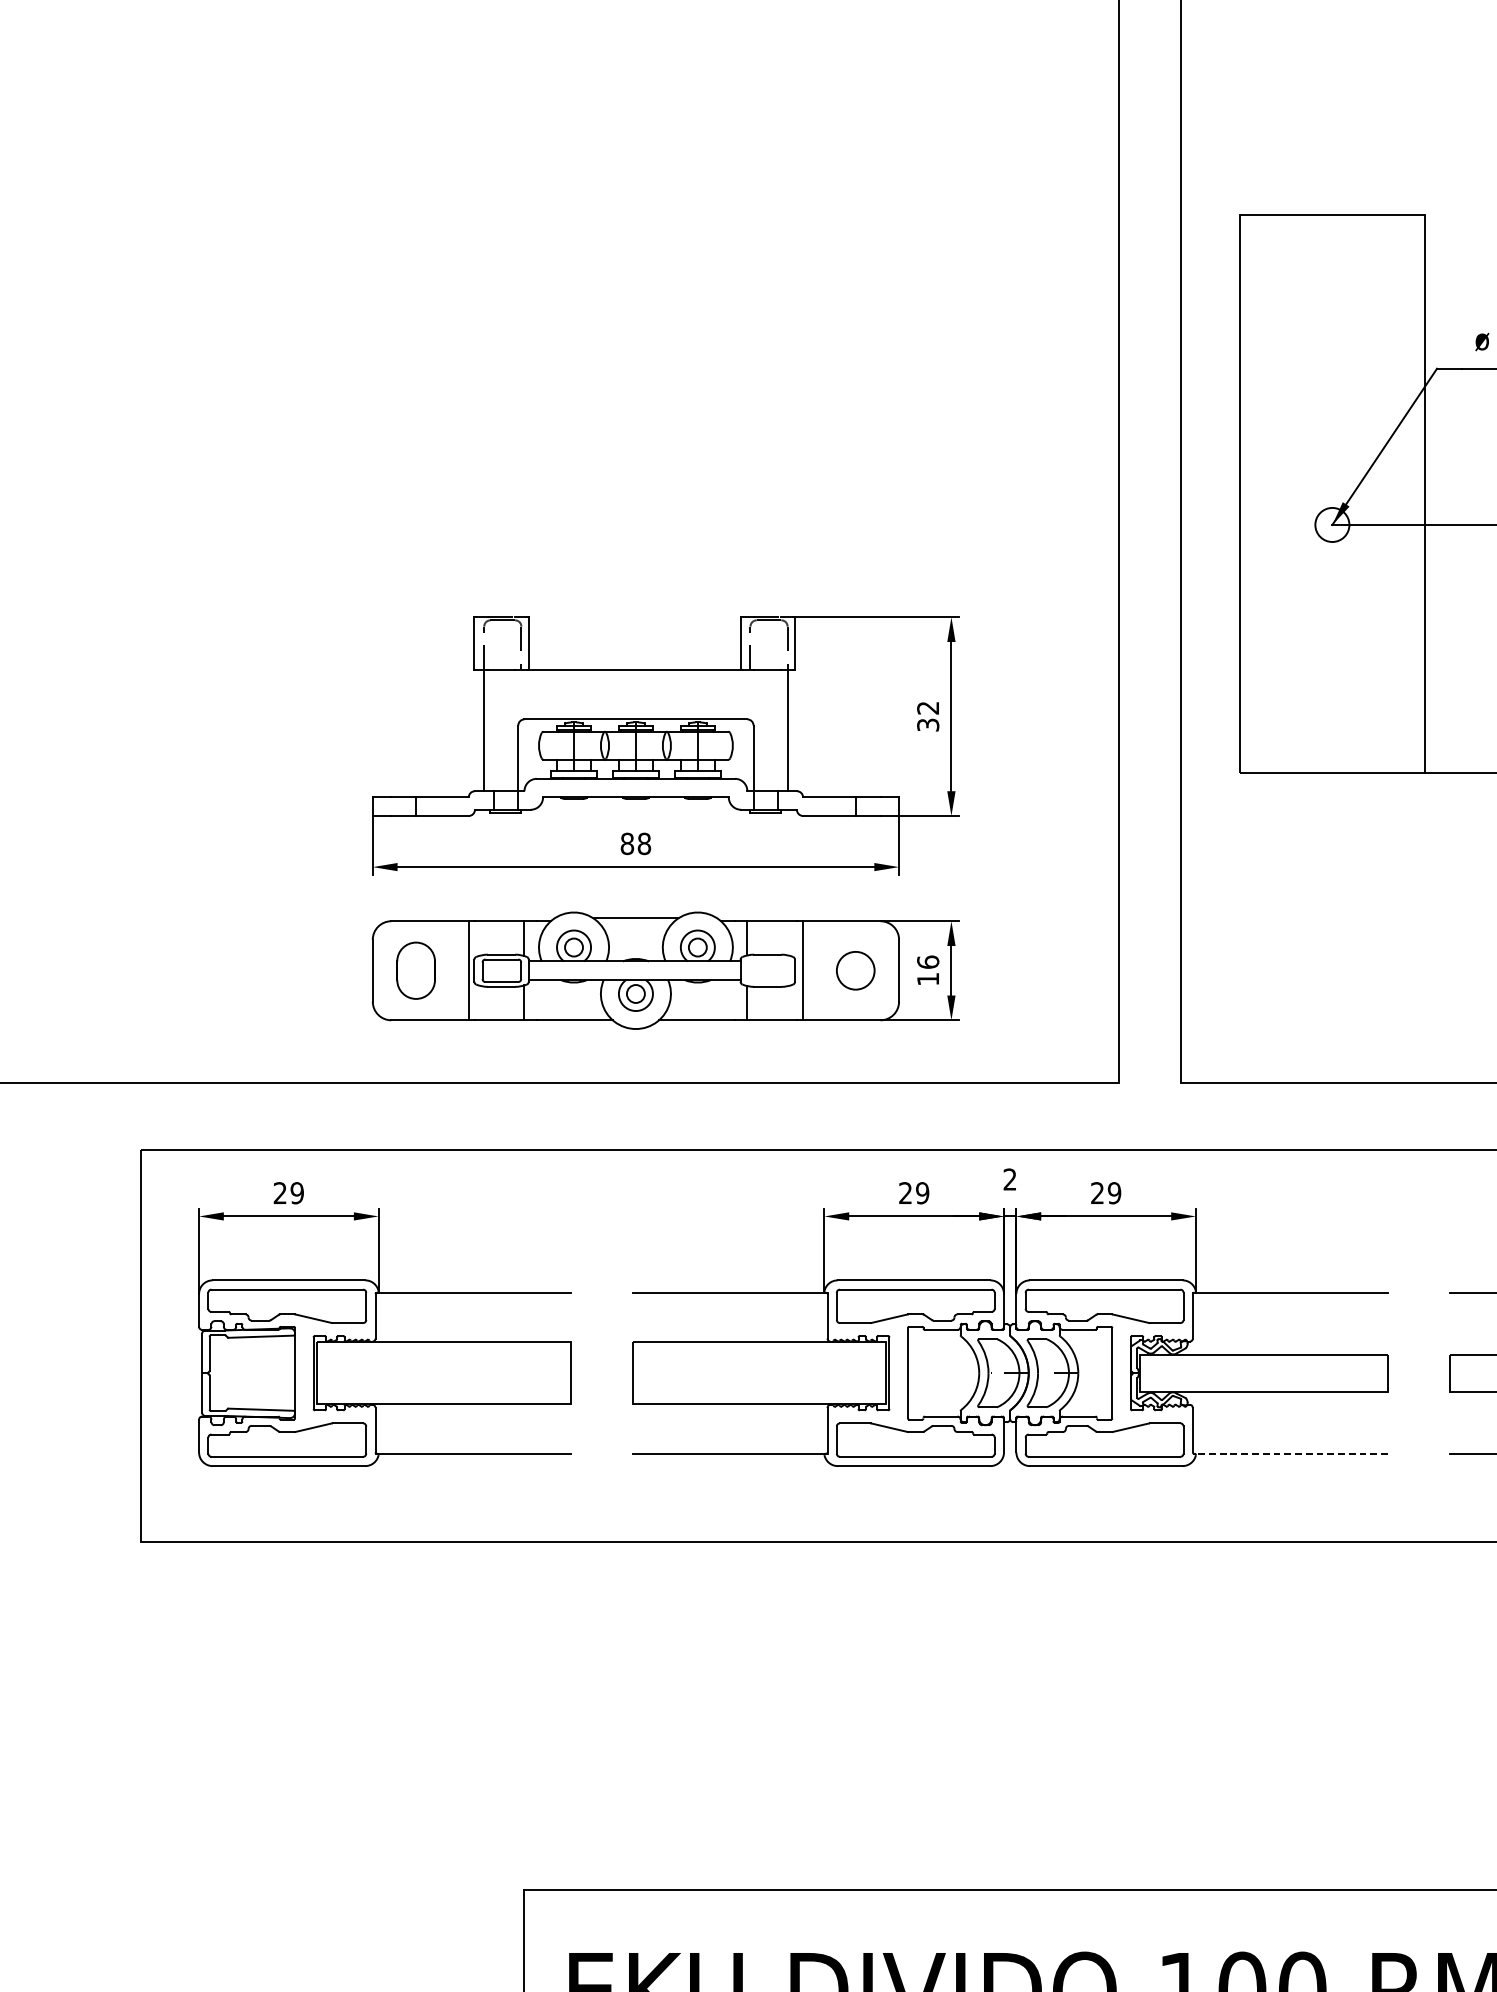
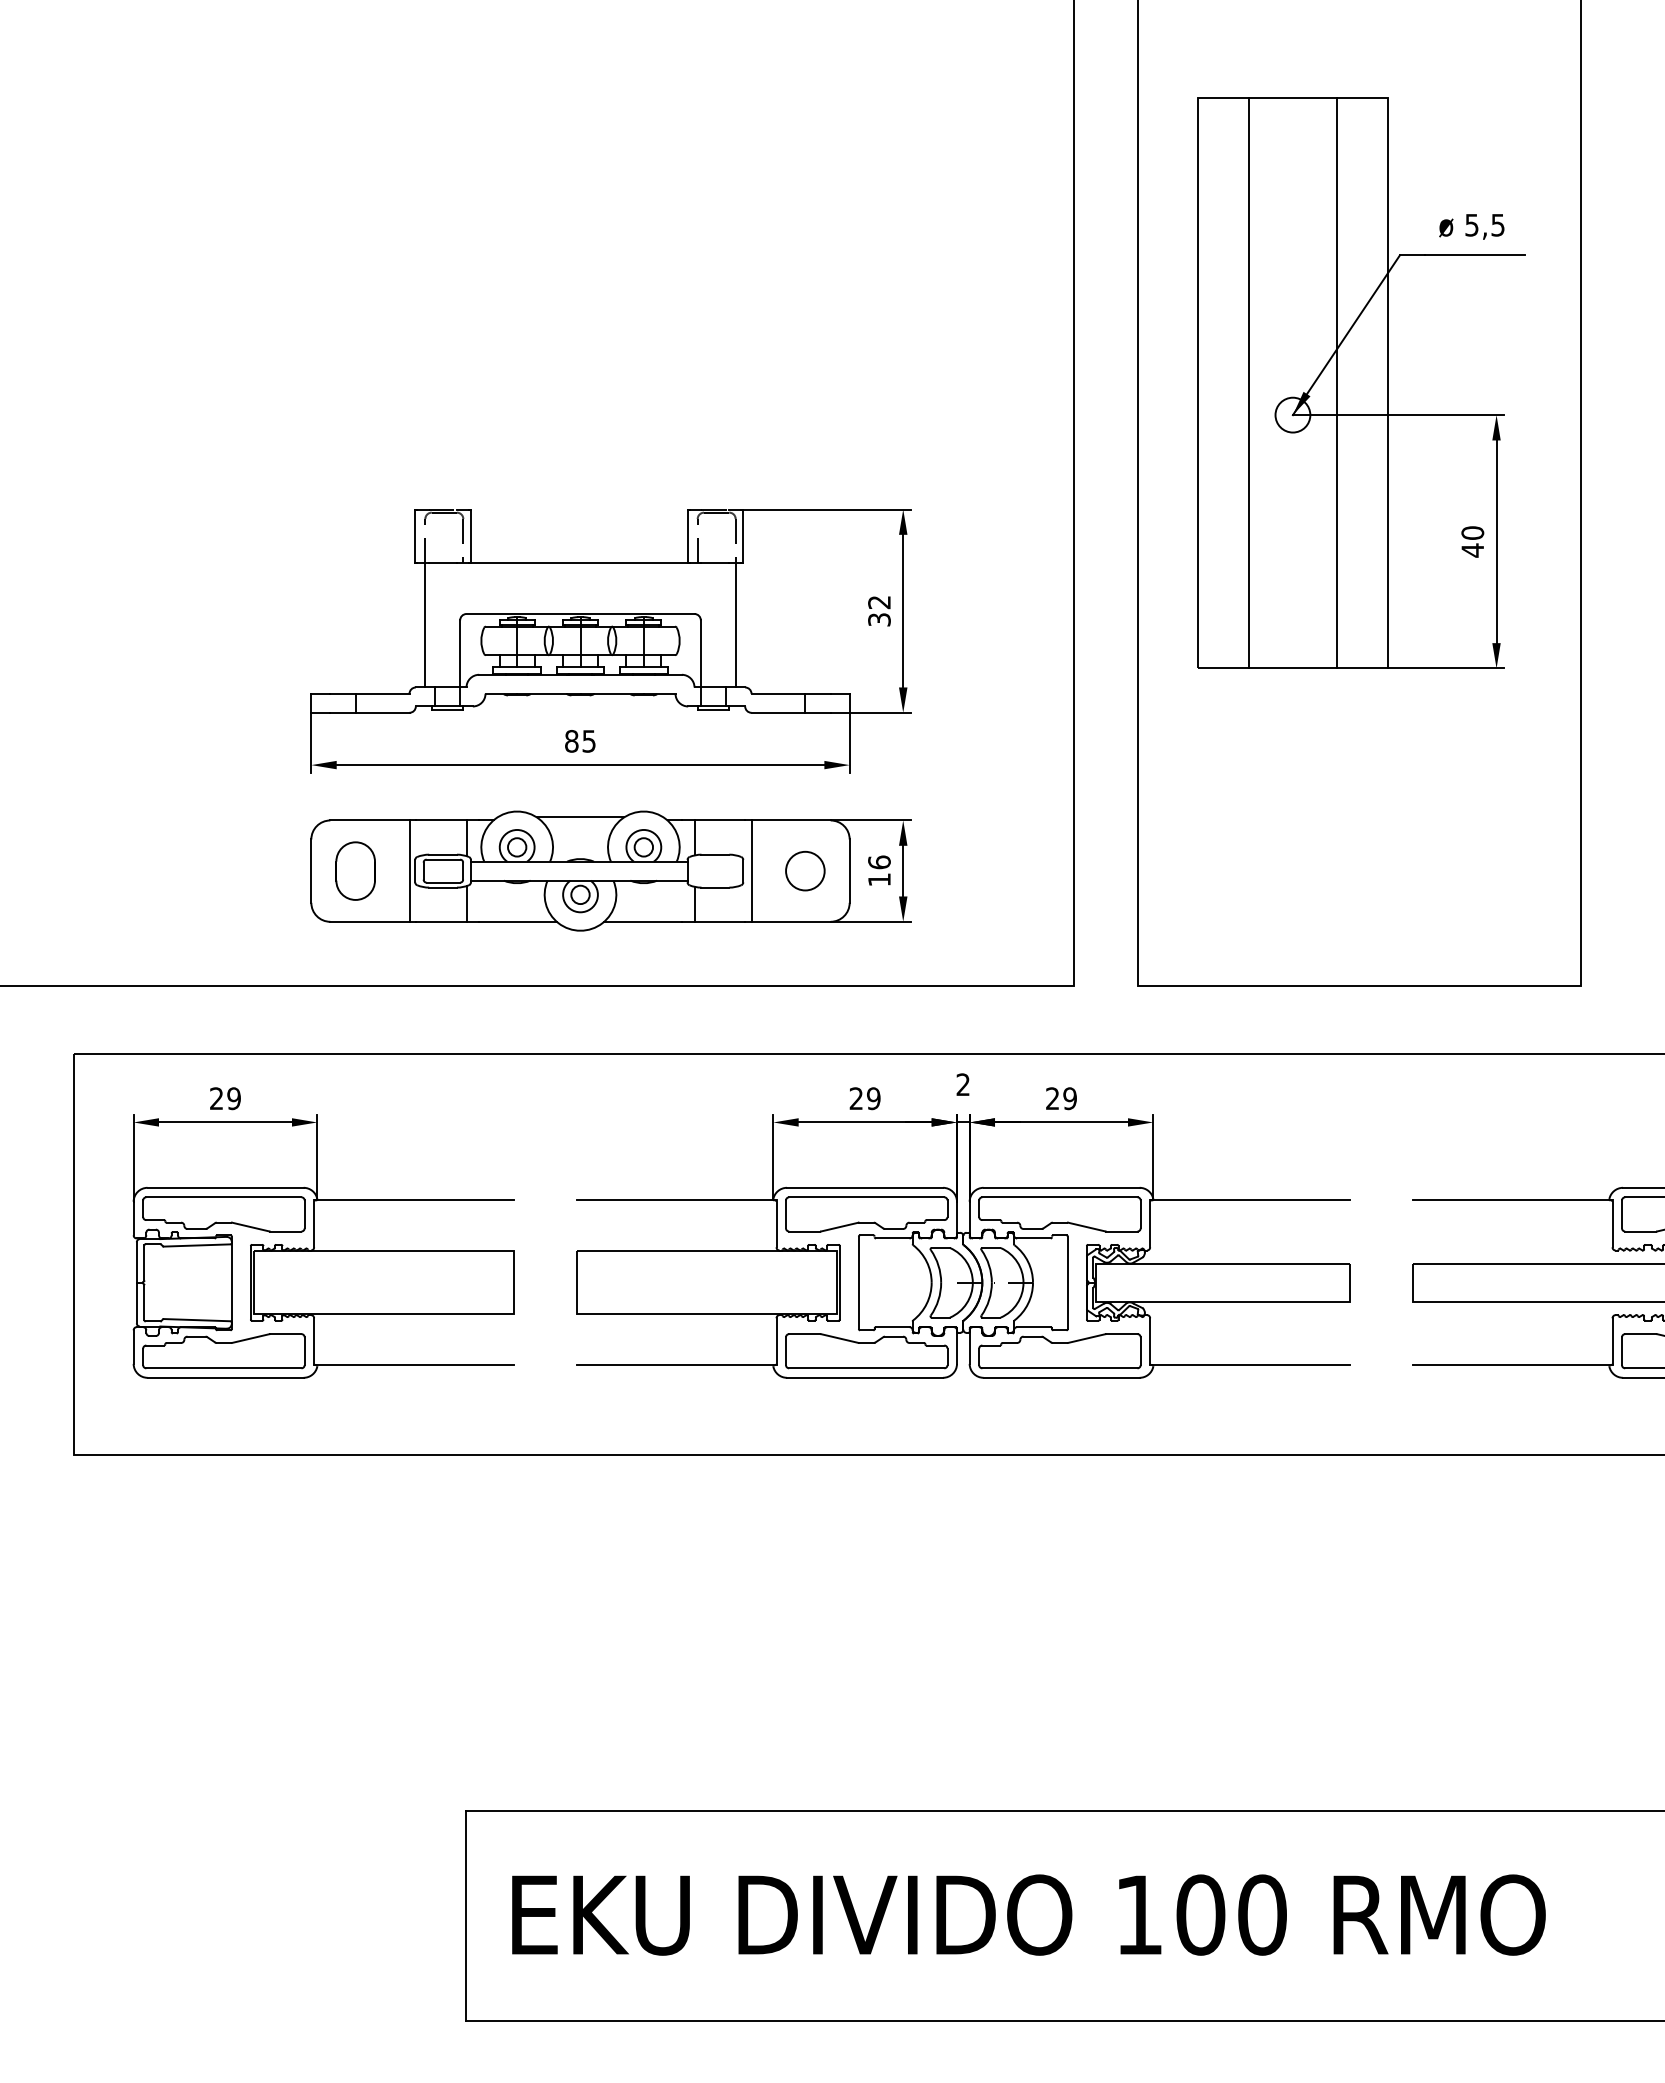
line: (1288, 494) -> (1248, 383), added
line: (1375, 494) -> (1337, 383), added
text: (643, 844) -> (588, 741), 88 -> 85
line: (1289, 1454) -> (1249, 1365), dashed -> solid

